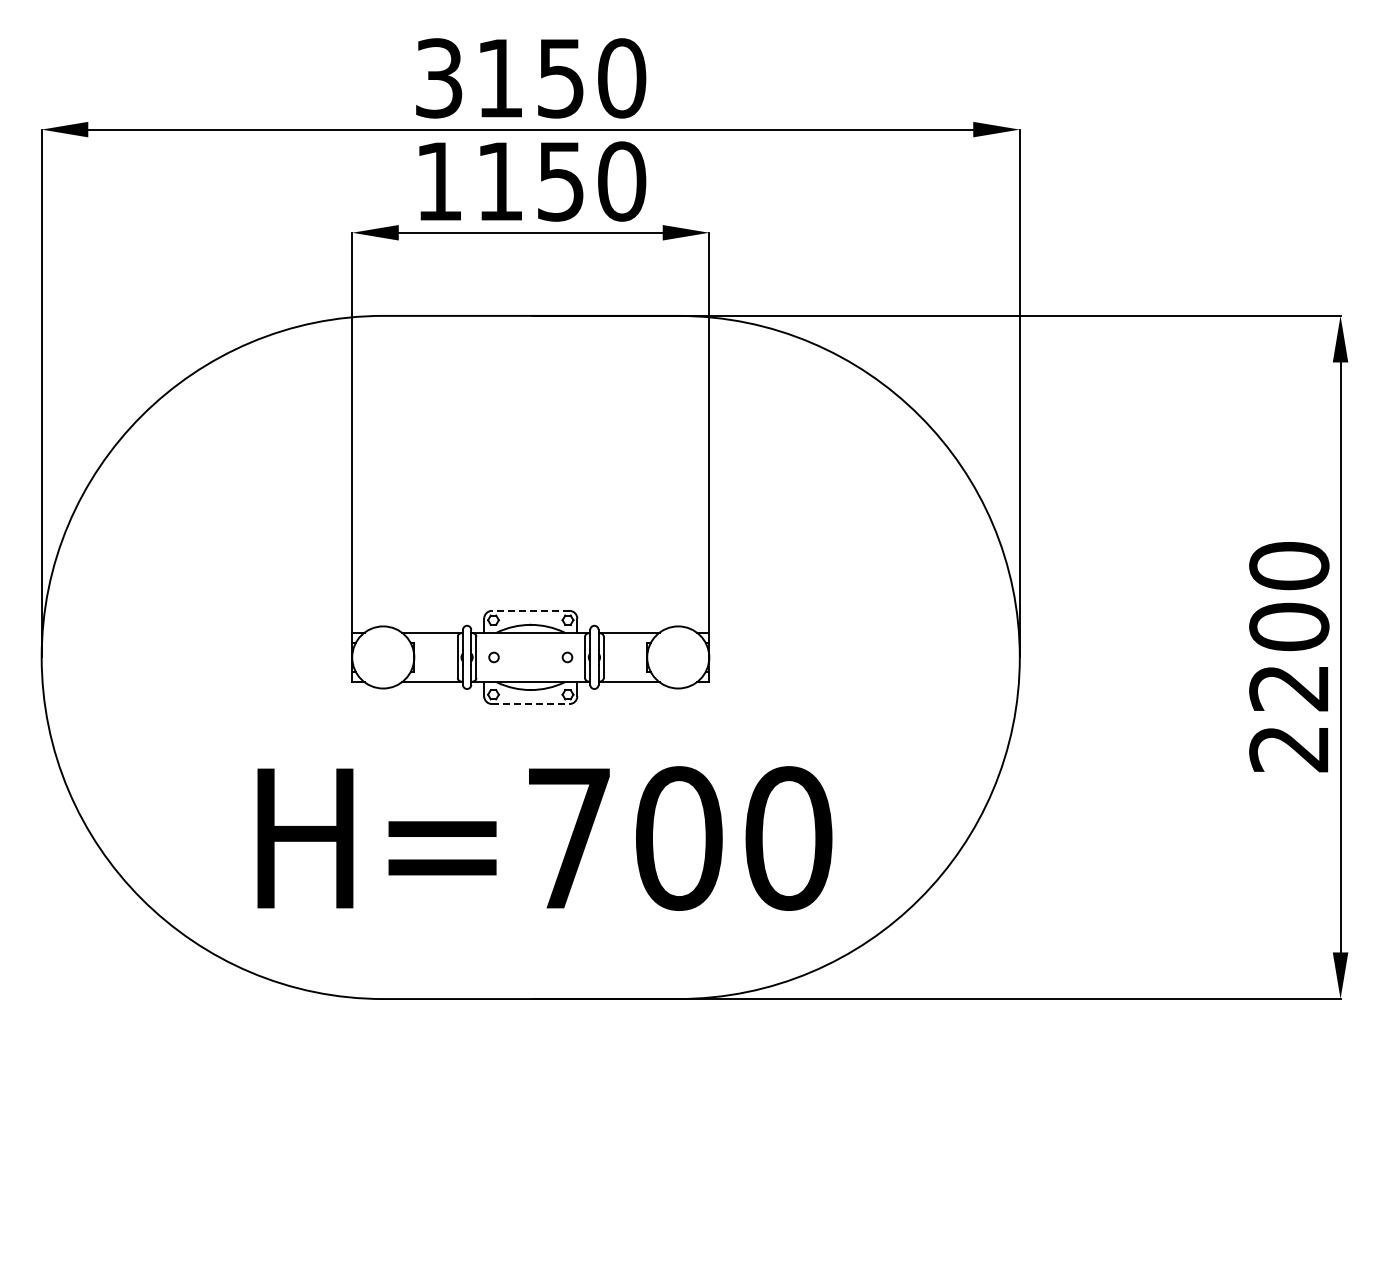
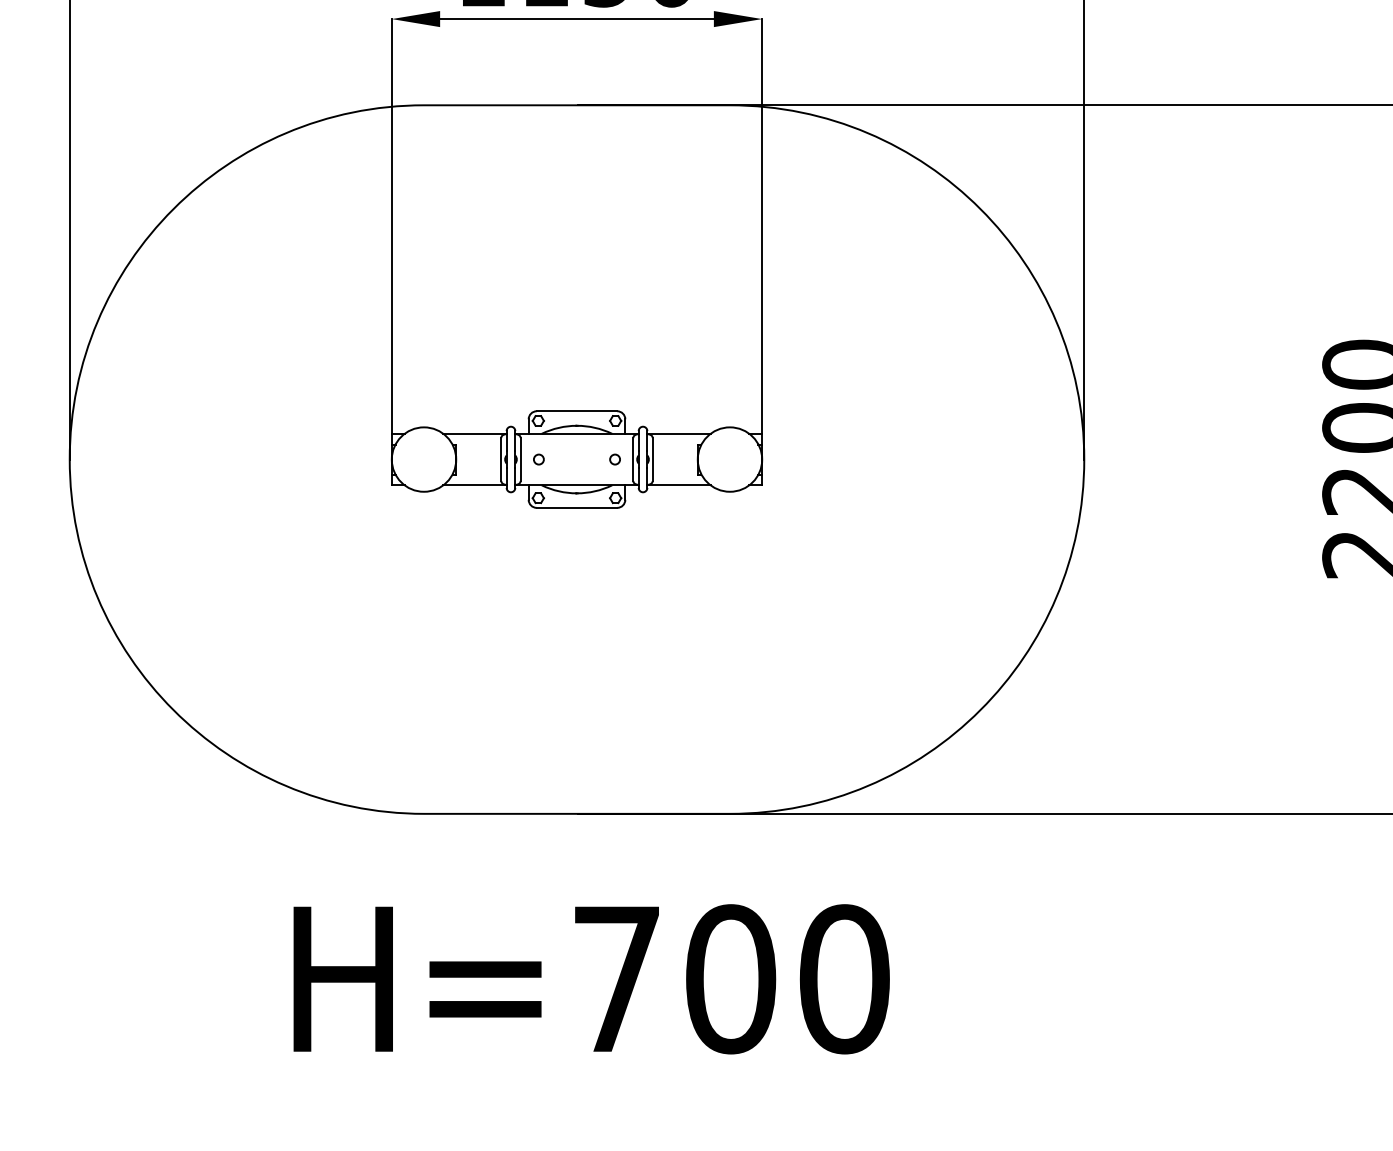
line: (530, 610) -> (576, 410), dashed -> solid
line: (530, 704) -> (576, 508), dashed -> solid
text: (544, 838) -> (591, 979), moved

